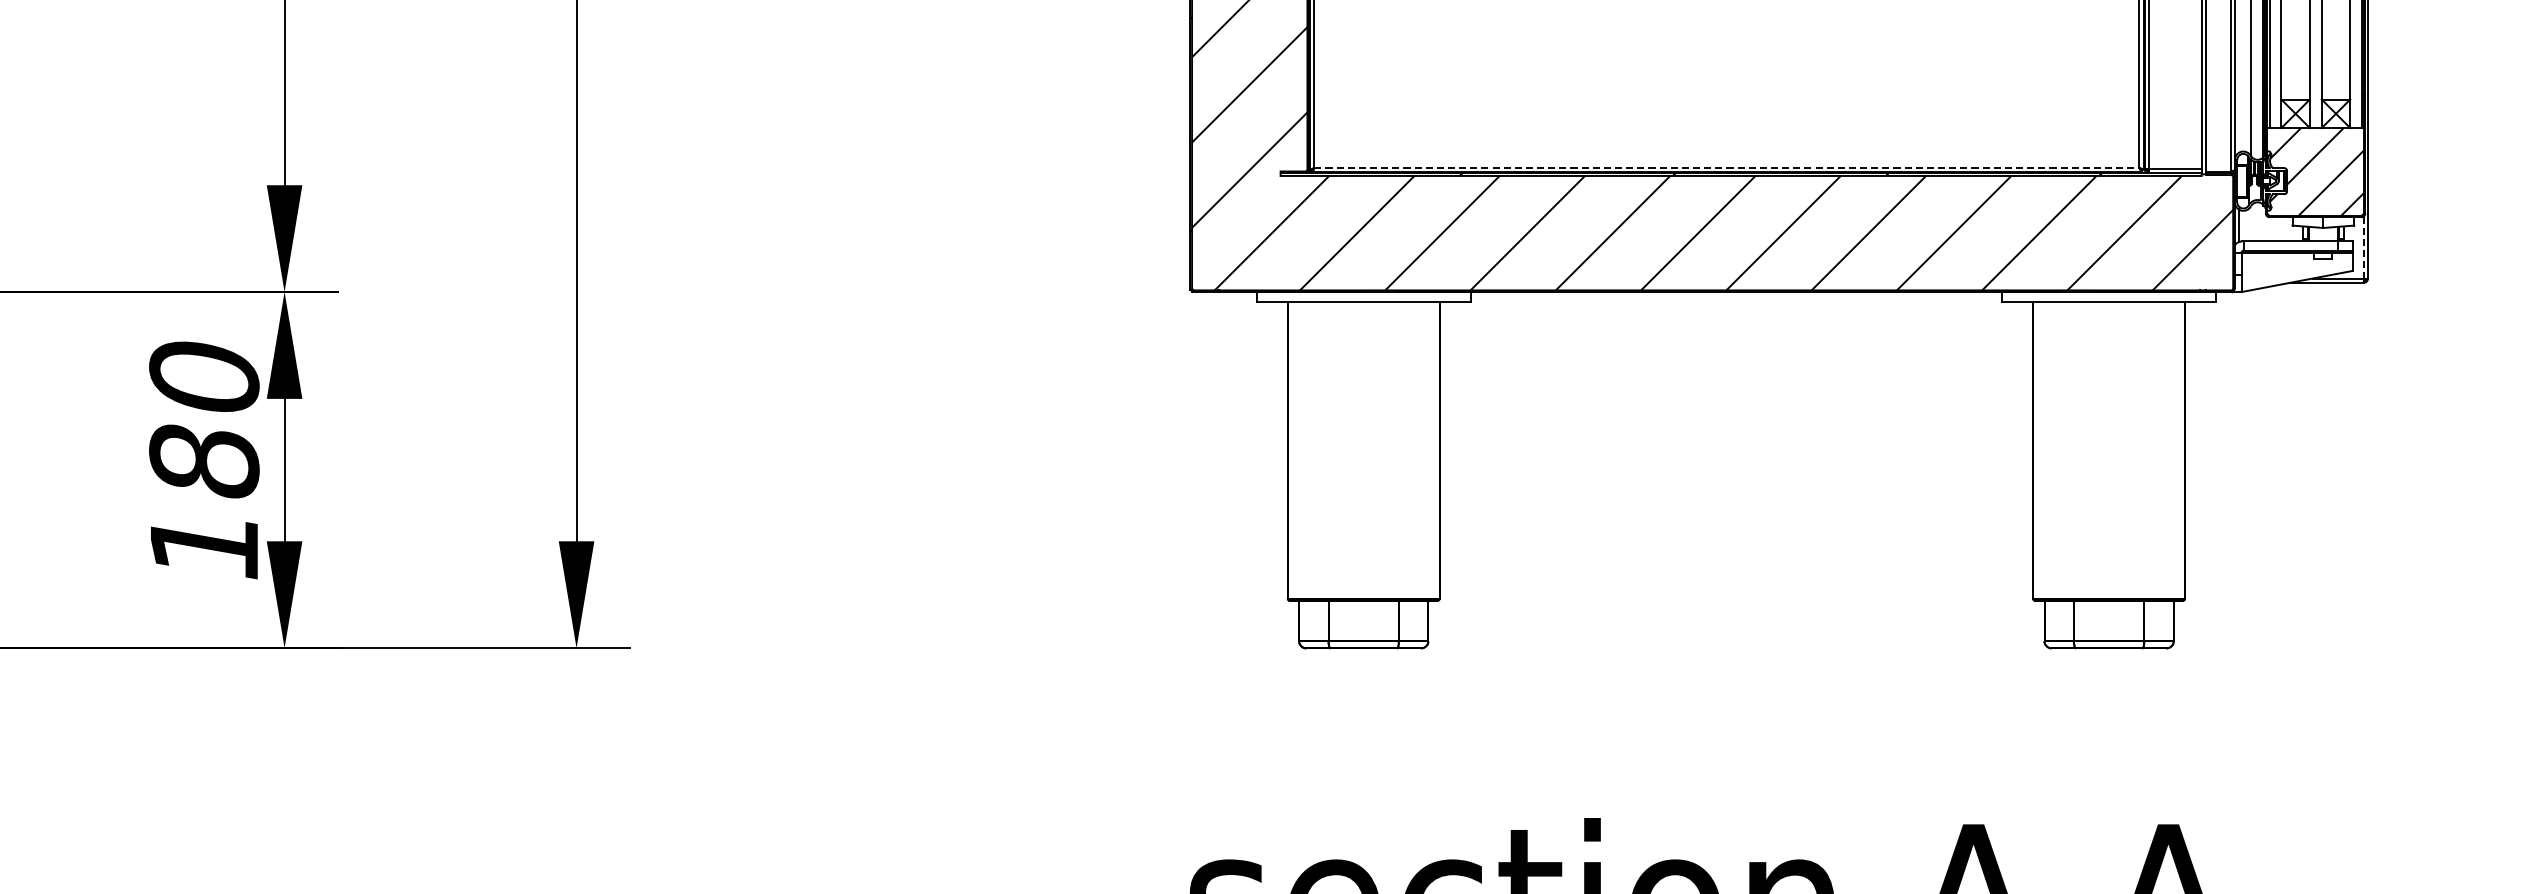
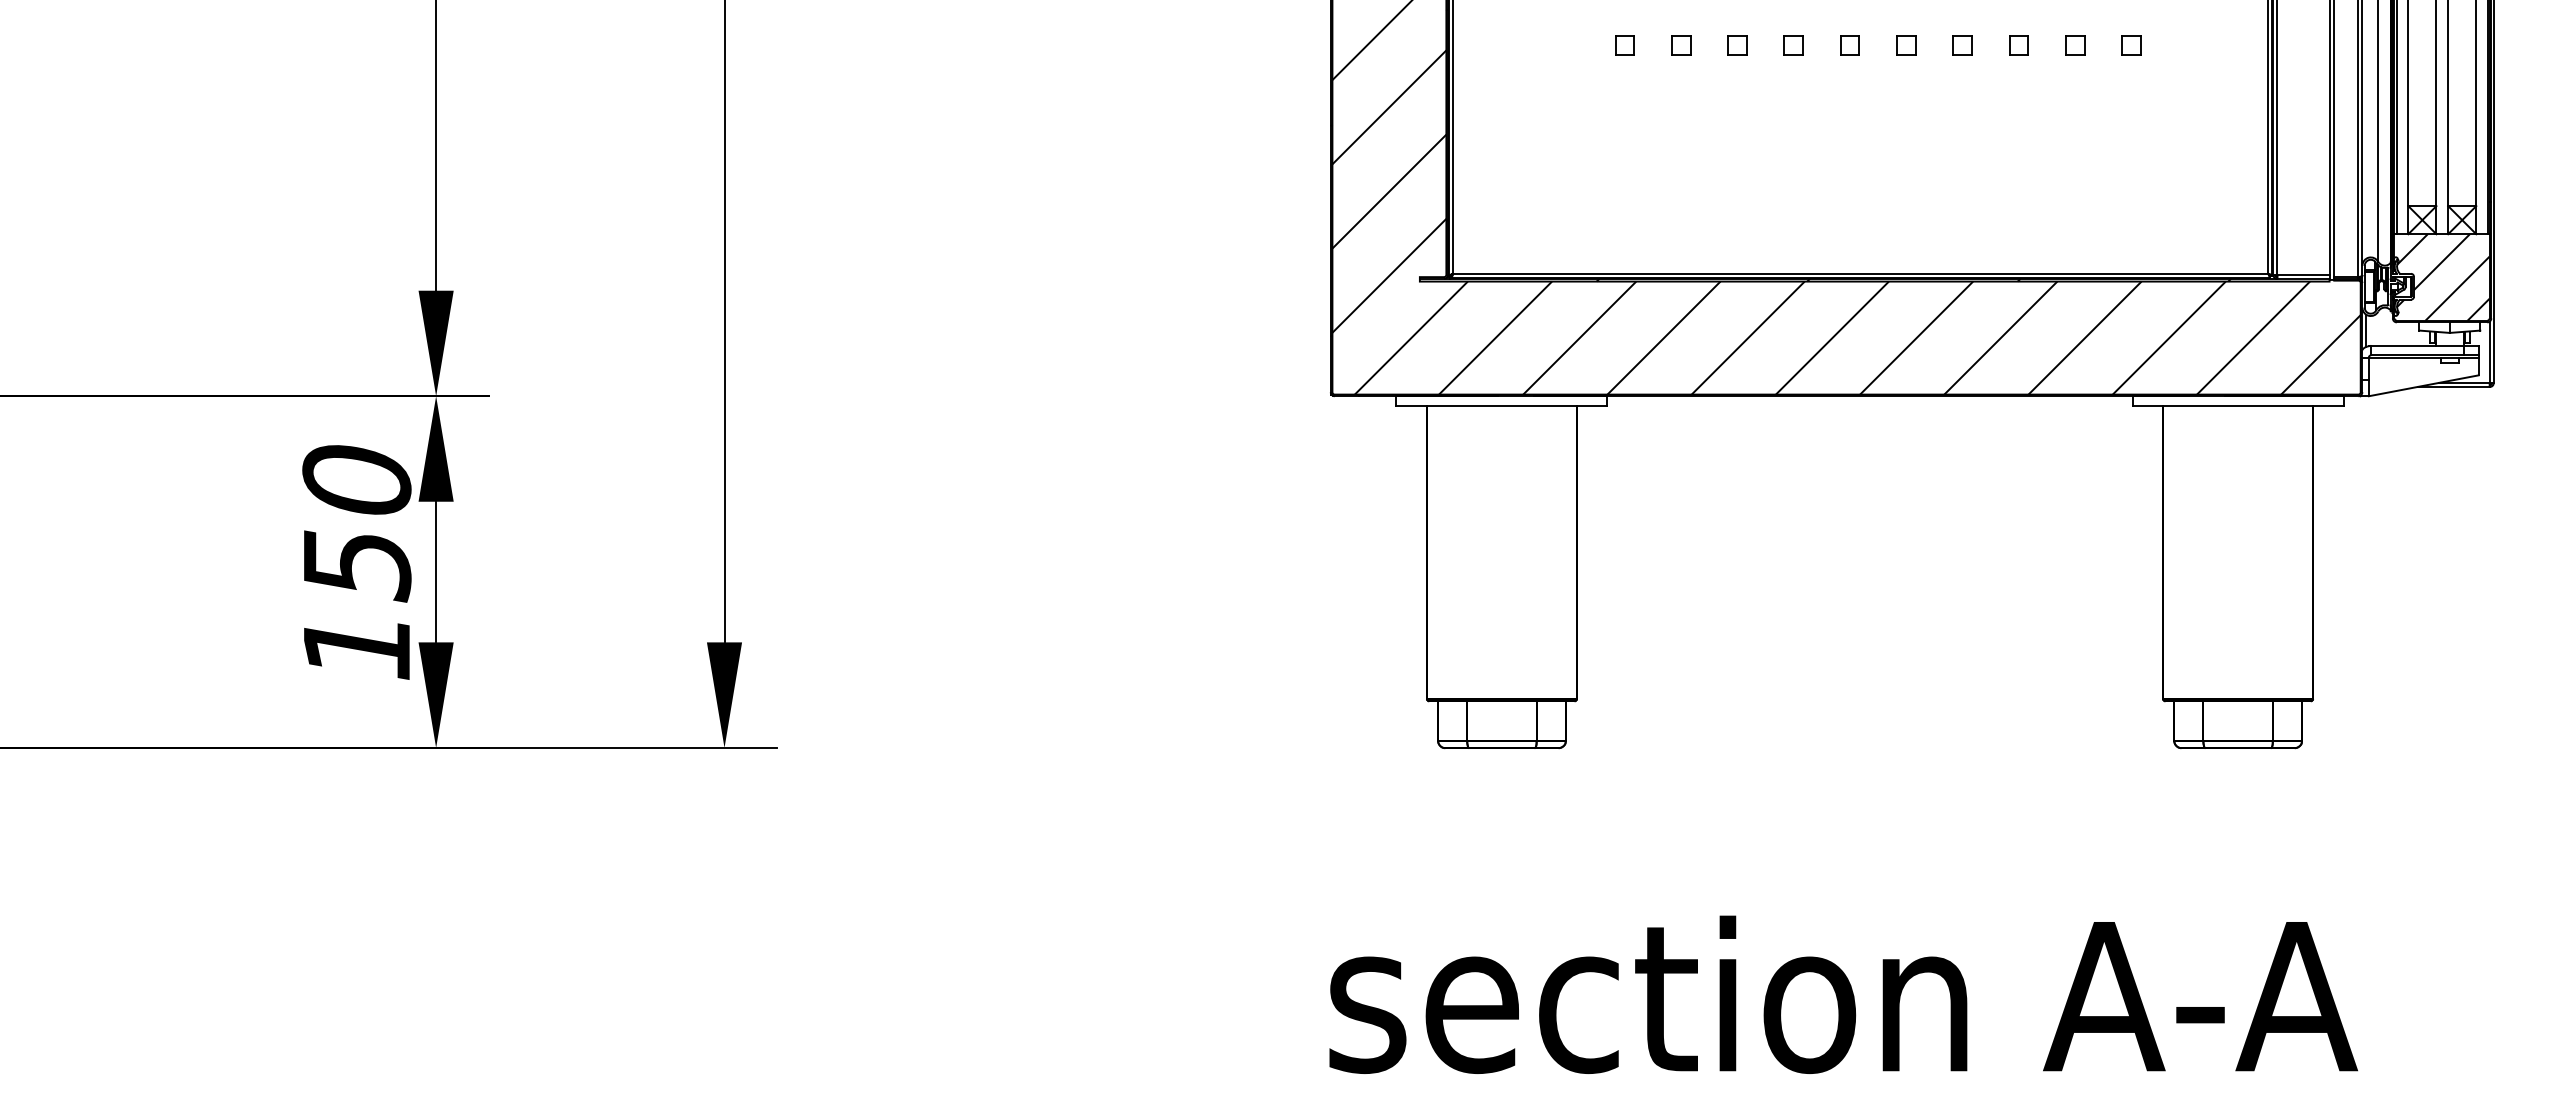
line: (1727, 167) -> (1861, 273), dashed -> solid
line: (2363, 247) -> (2489, 352), dashed -> solid
text: (203, 462) -> (356, 564), 180 -> 150

